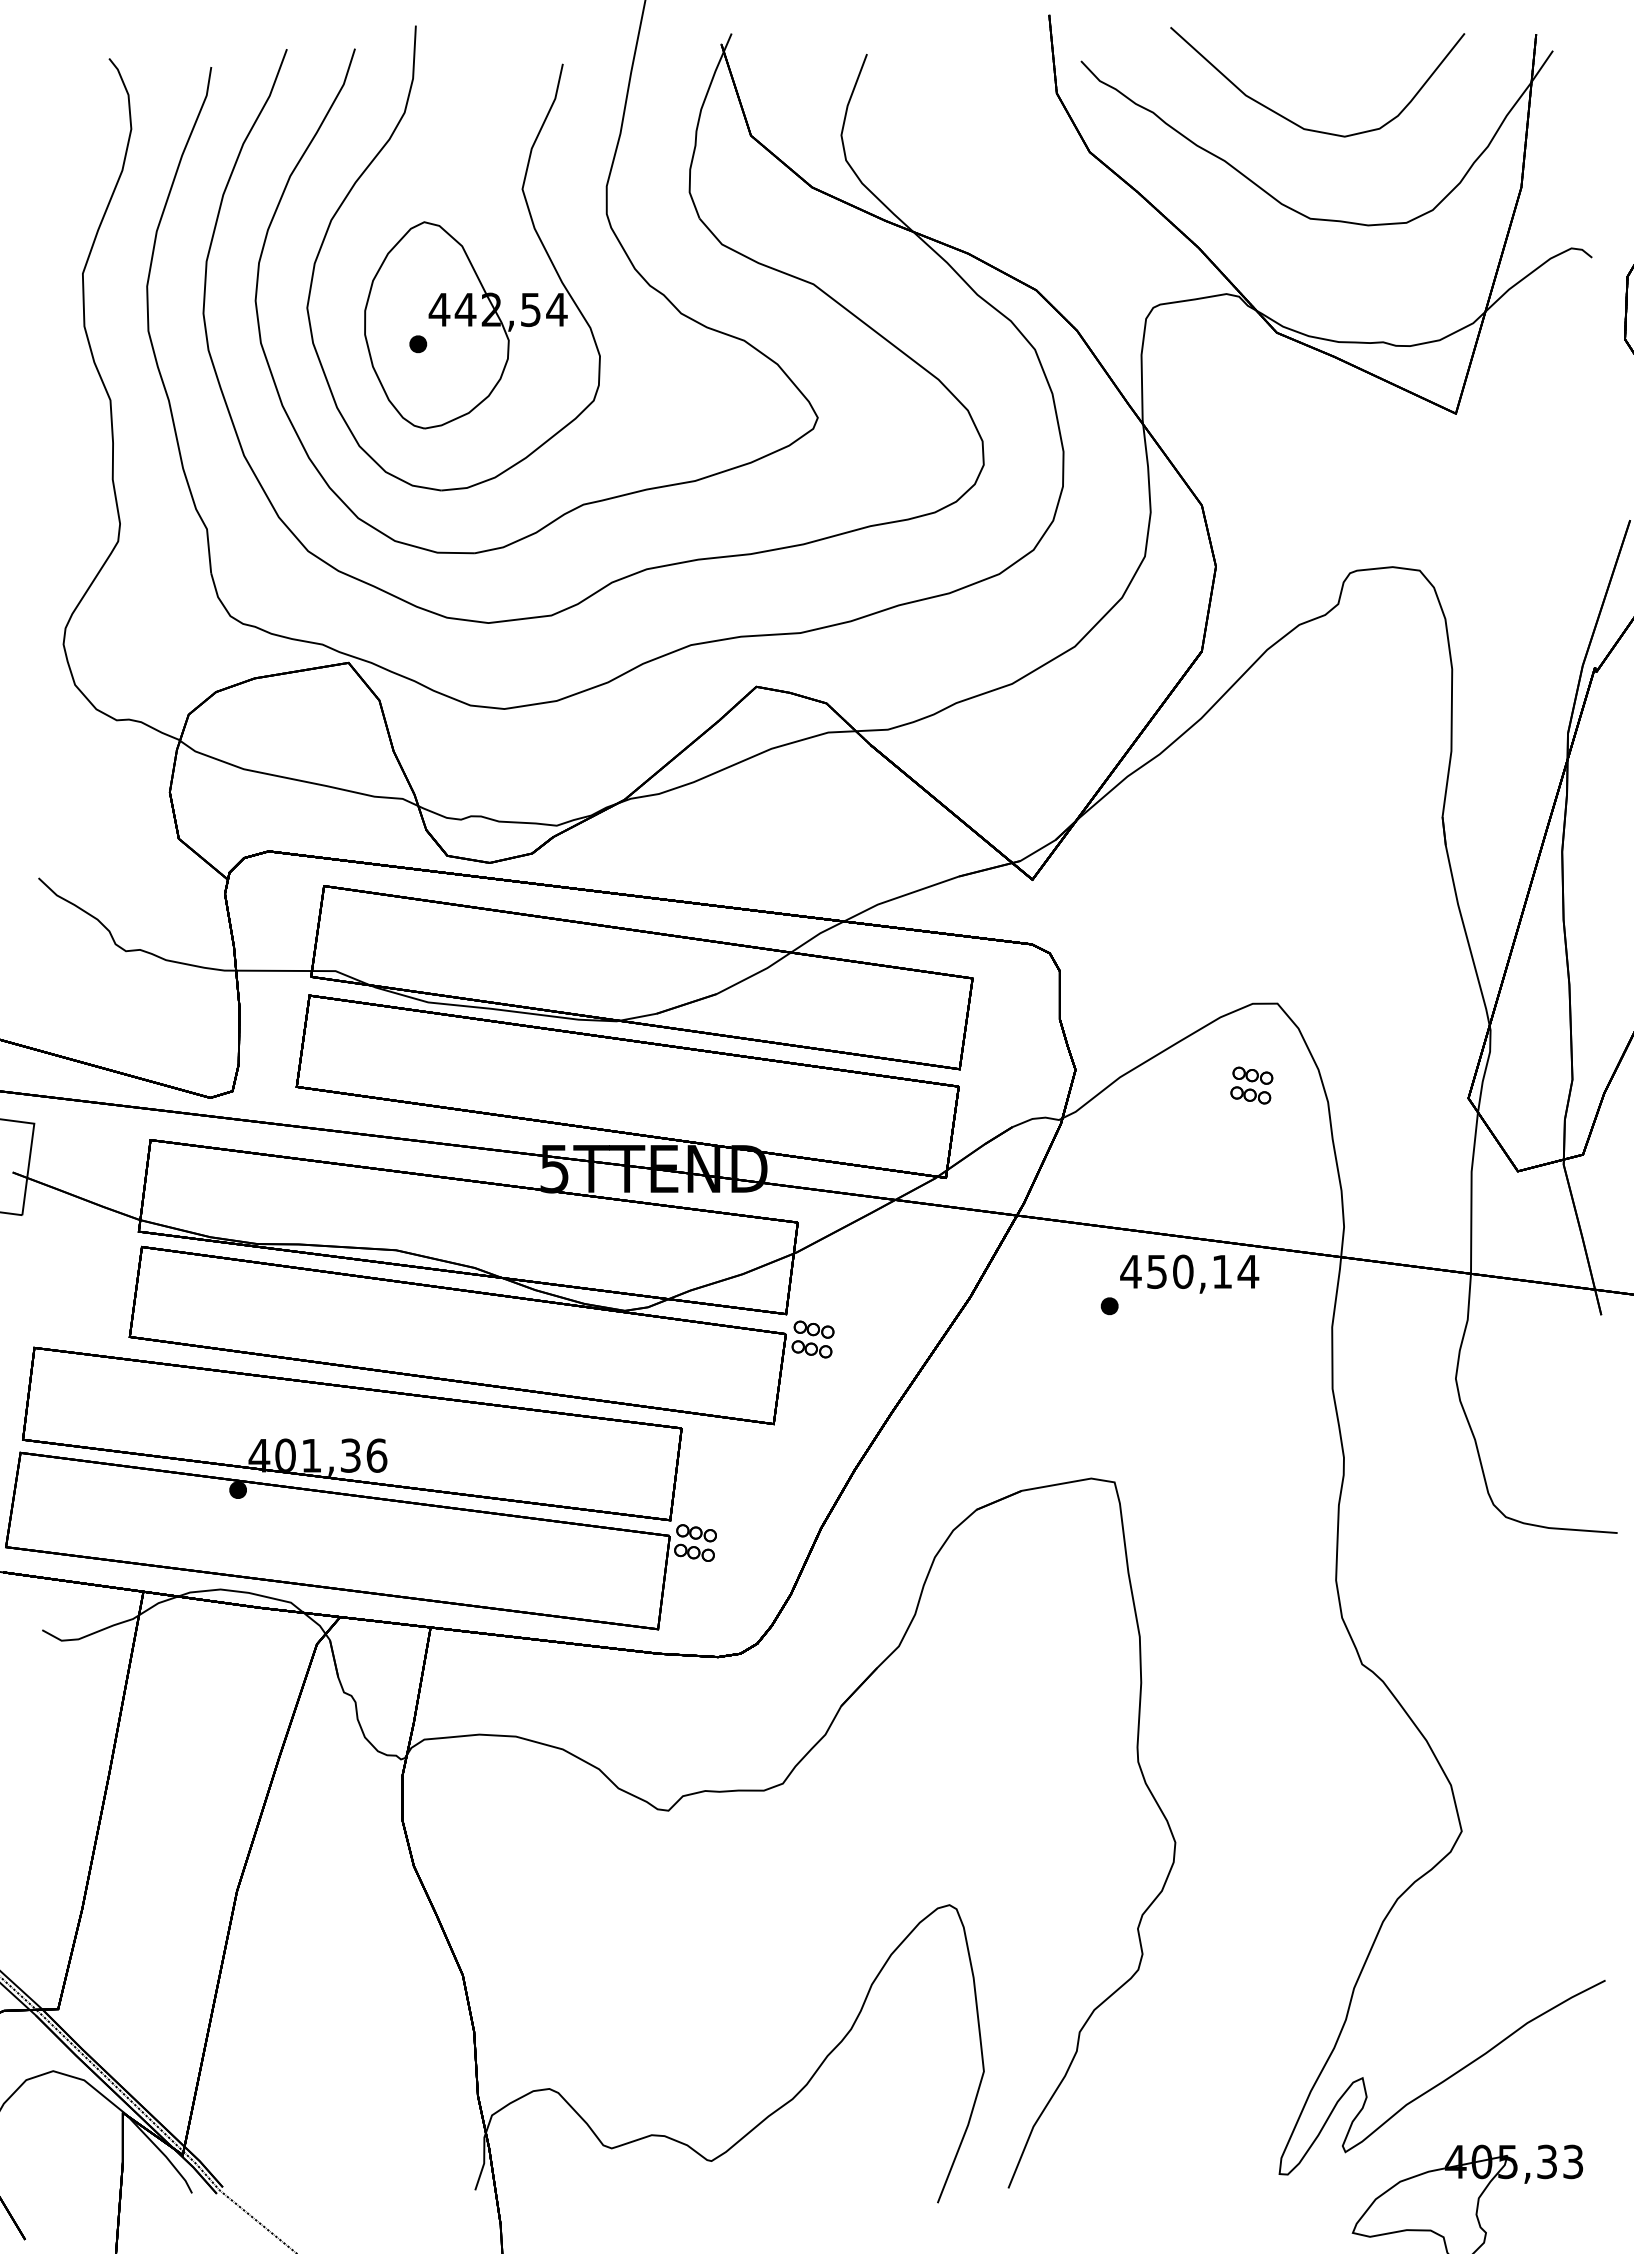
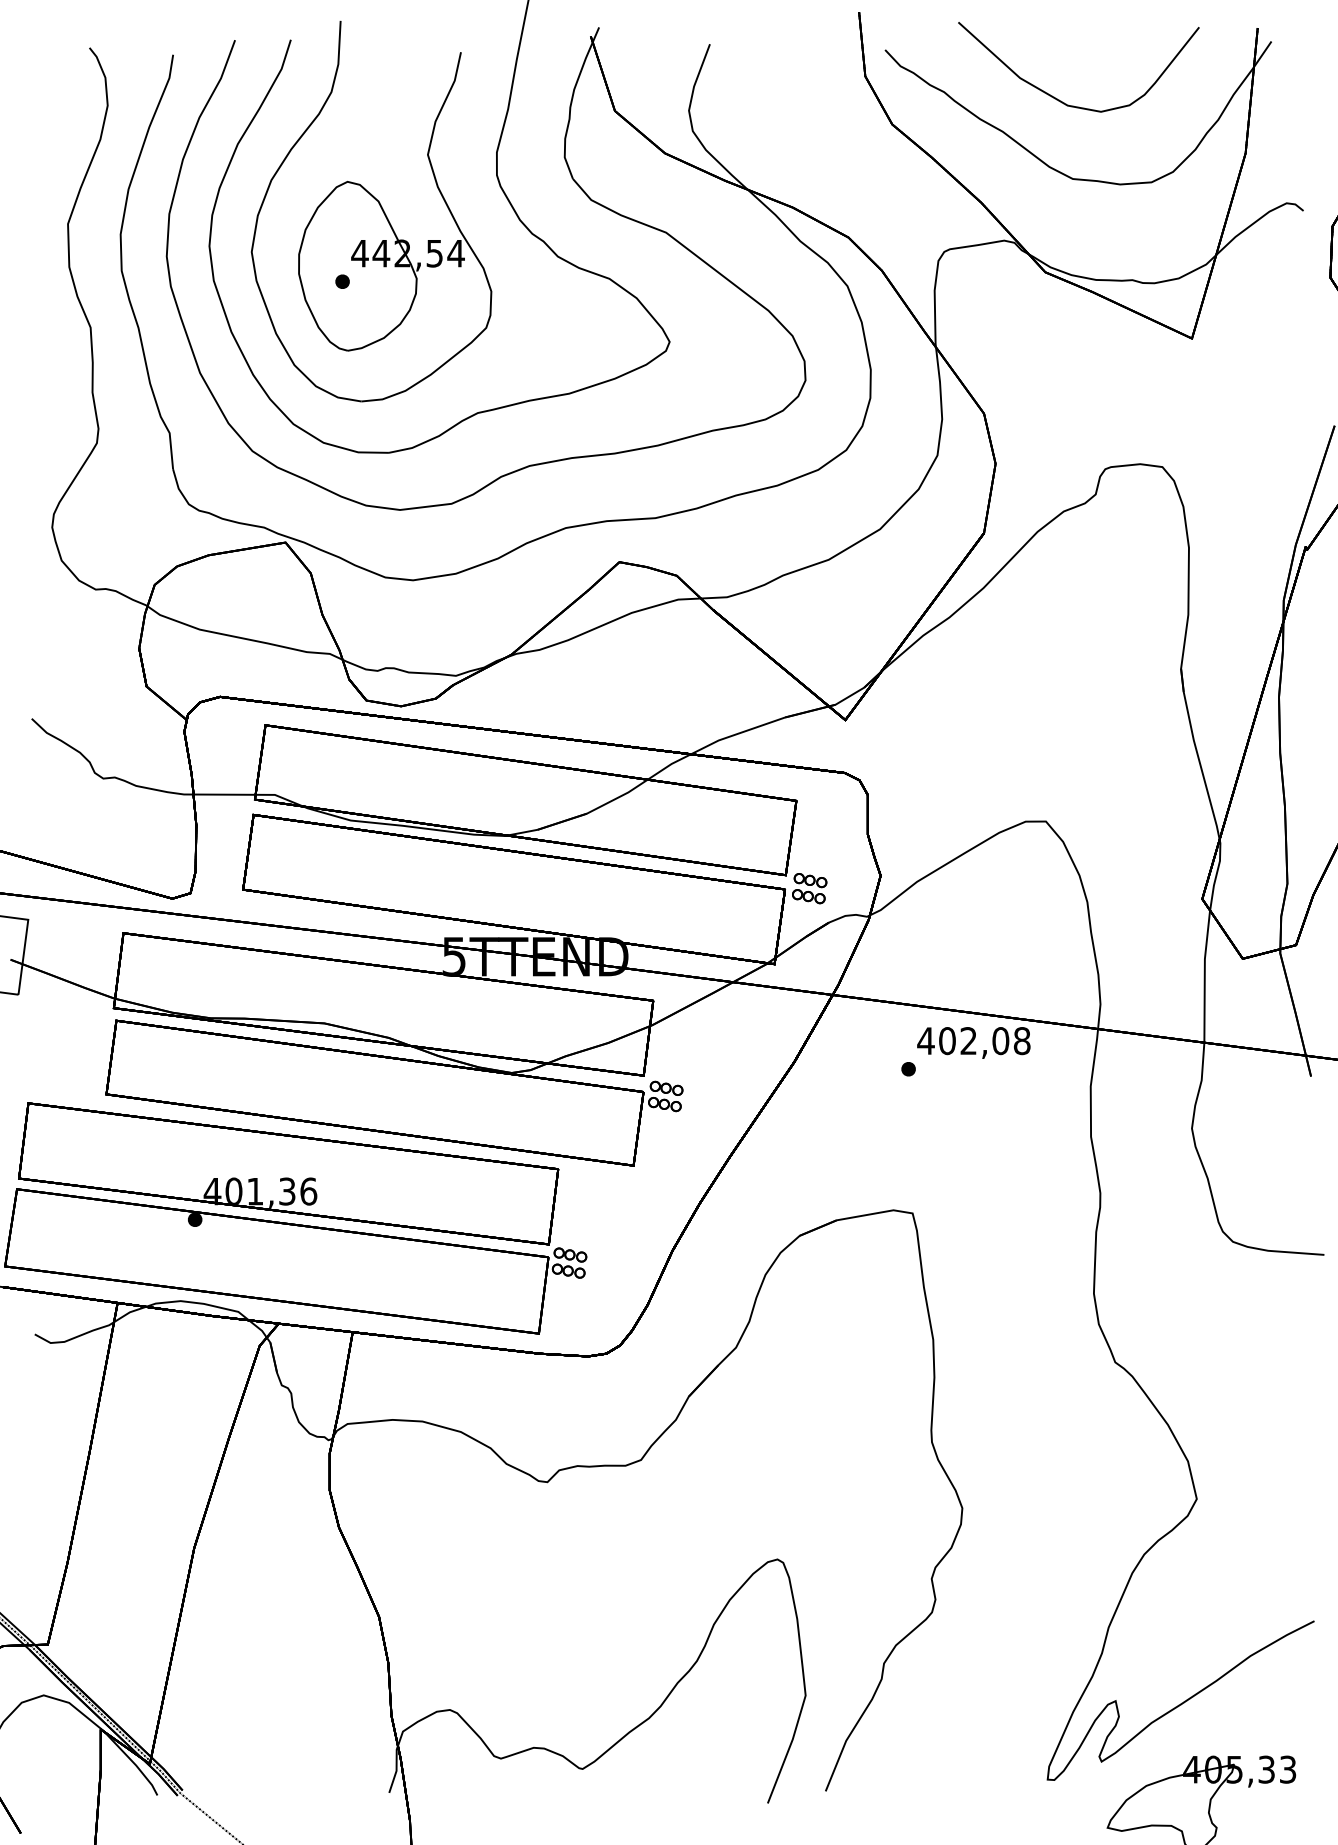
part: (1251, 1085) -> (809, 888), moved
text: (1203, 1271) -> (985, 1040), 450,14 -> 402,08

